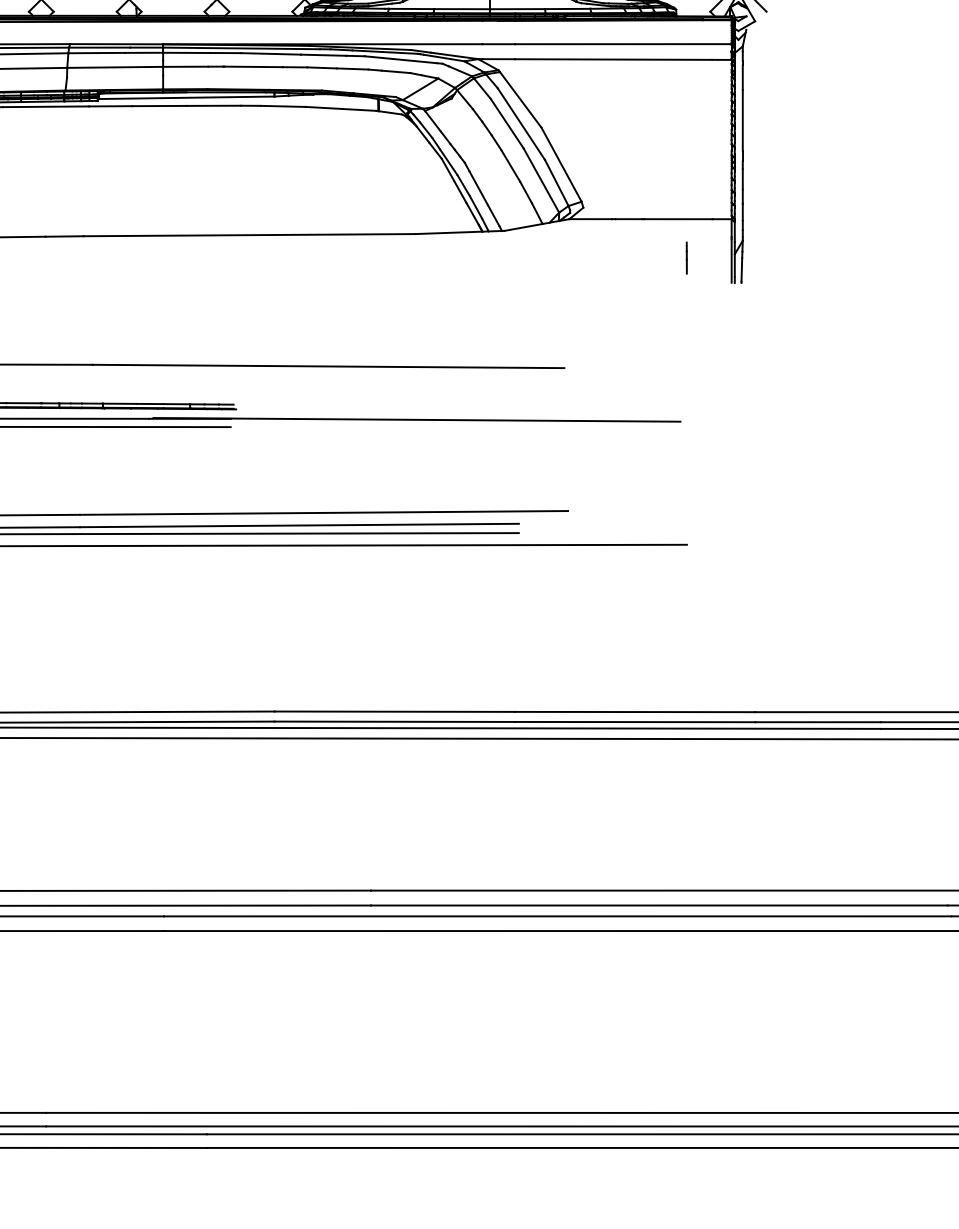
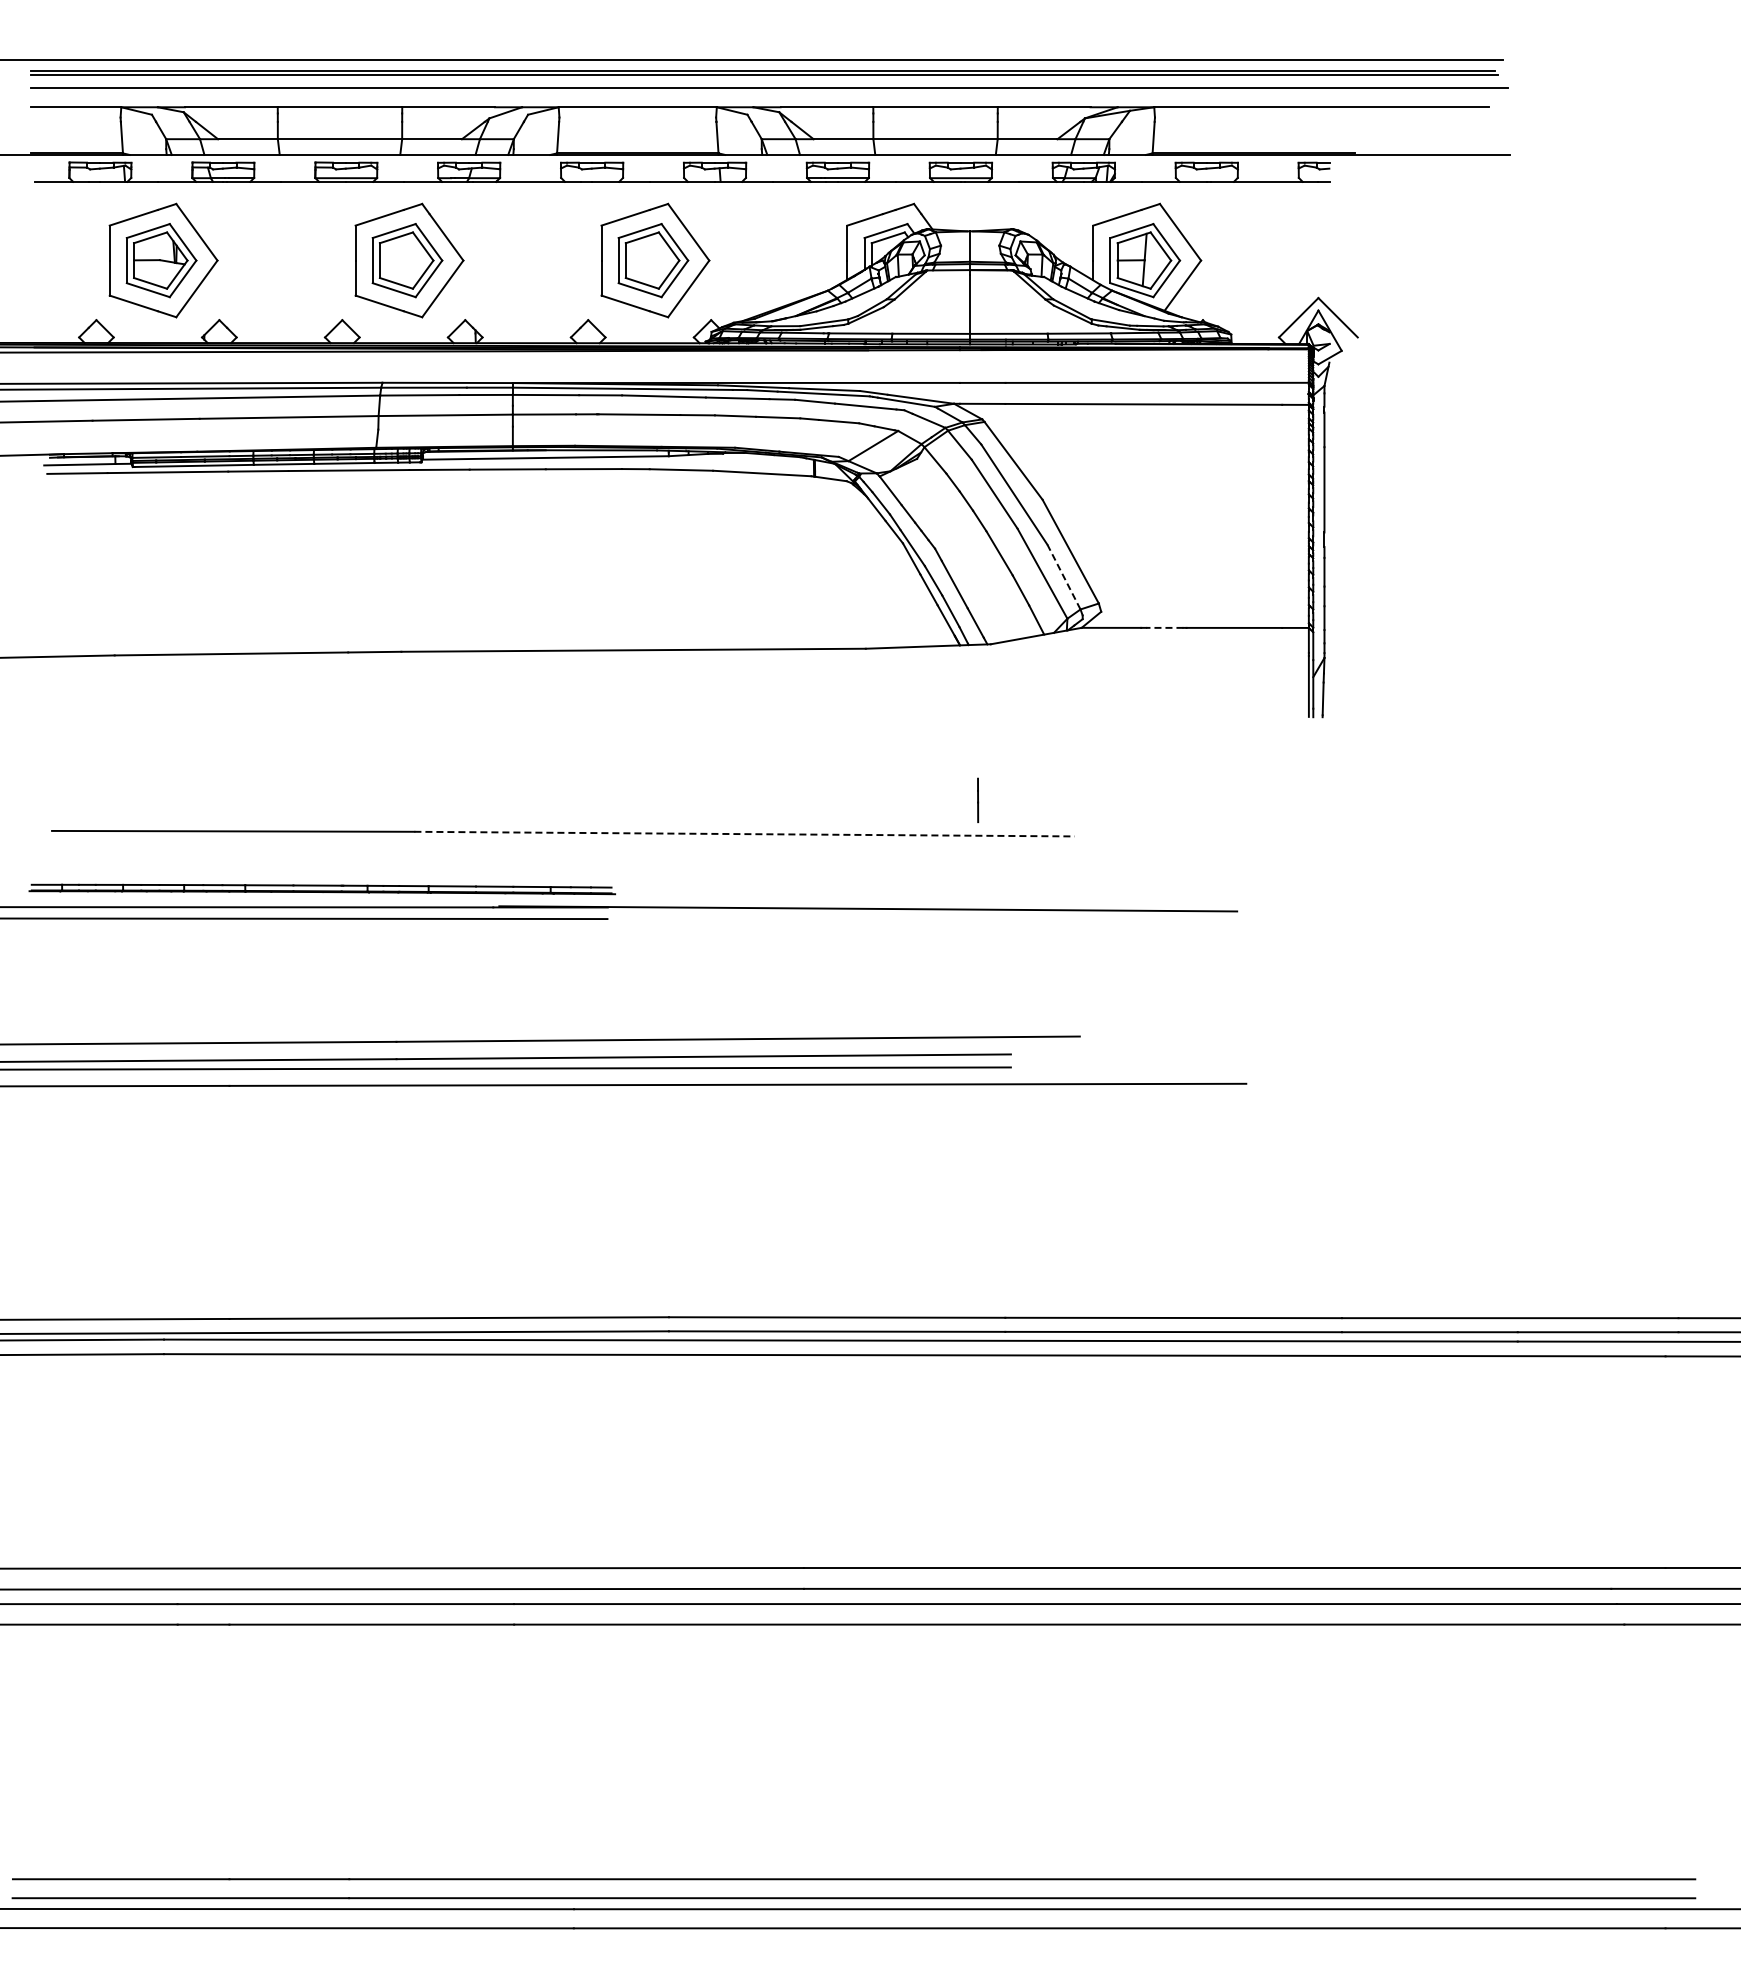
line: (556, 182) -> (1063, 576), solid -> dashed
line: (628, 218) -> (1164, 627), solid -> dashed
line: (687, 257) -> (978, 799), moved
line: (329, 366) -> (745, 834), solid -> dashed

